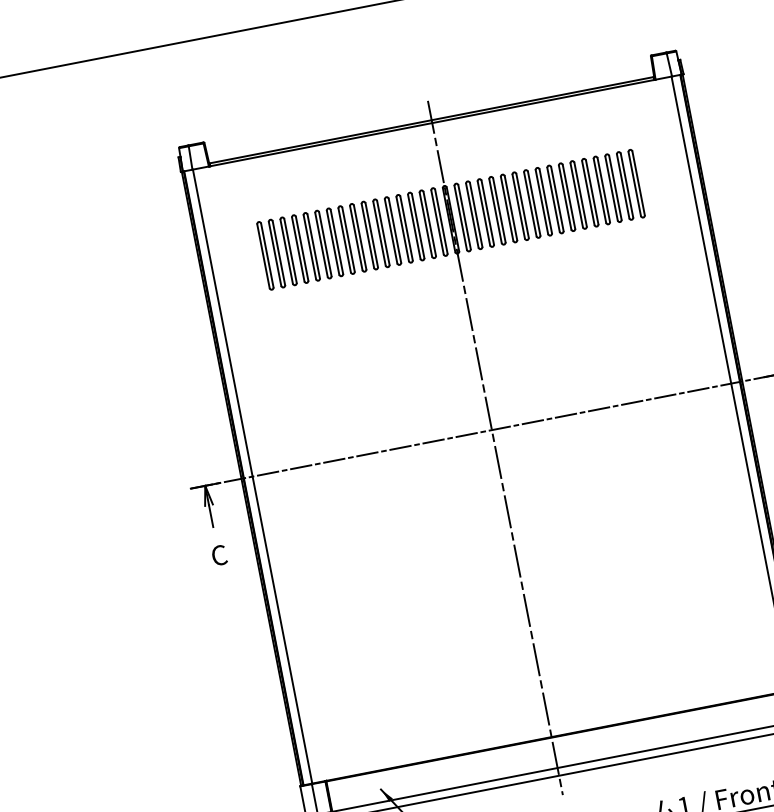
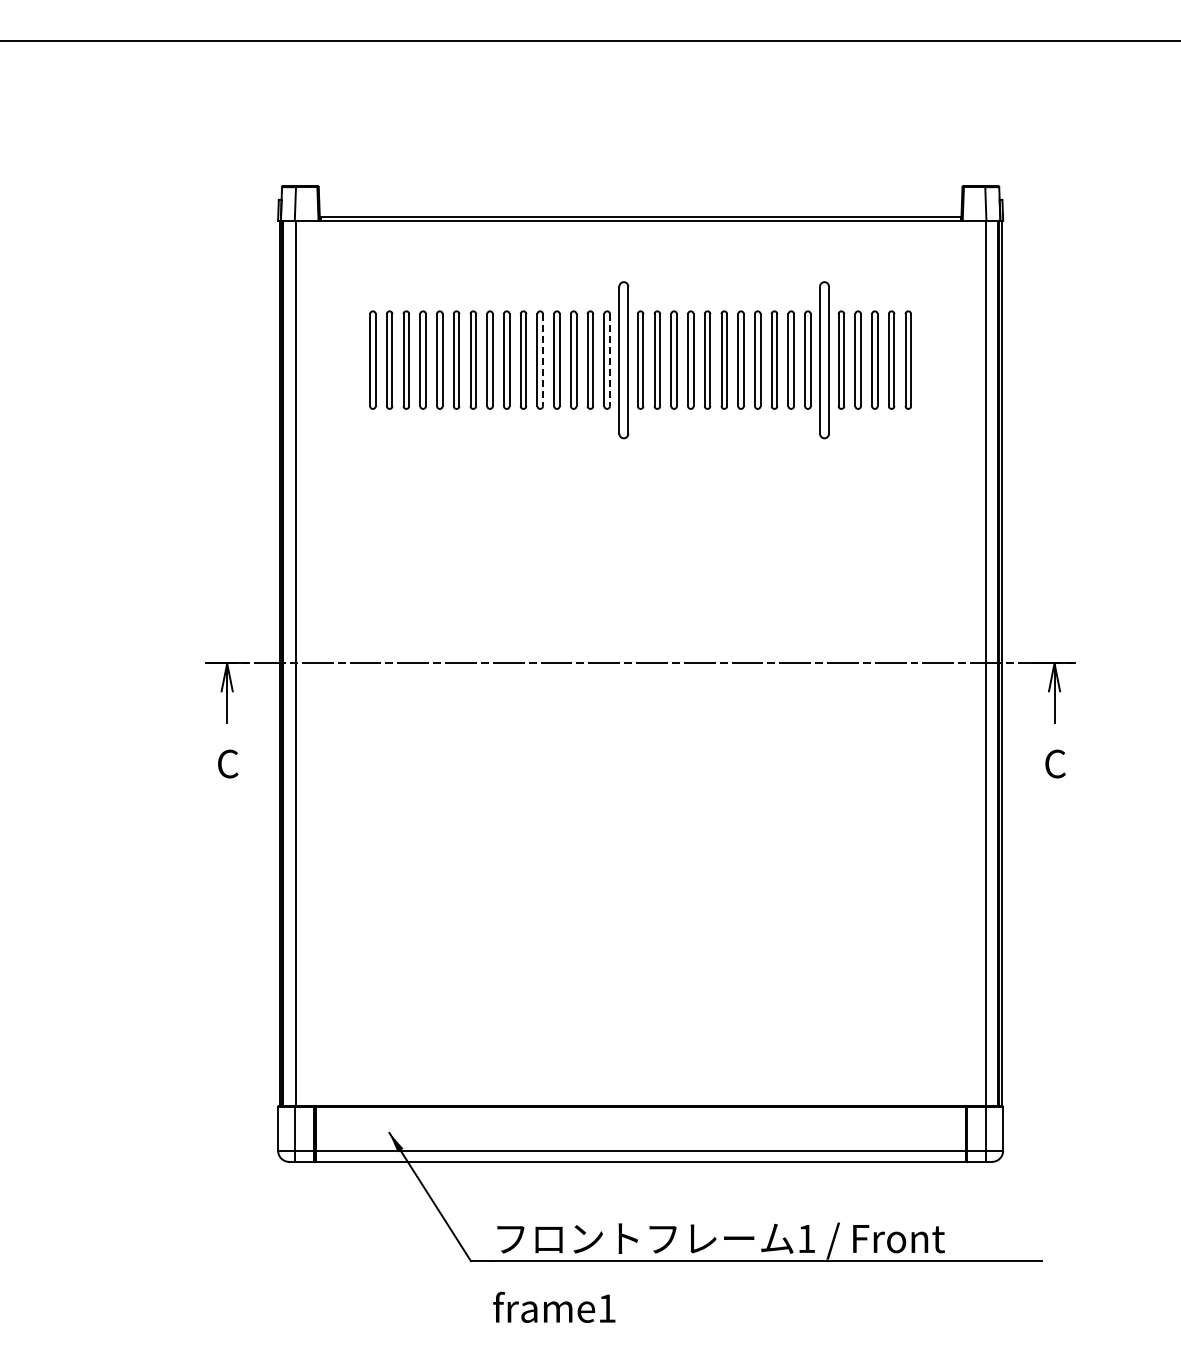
part: (578, 194) -> (824, 359), size x1.6
part: (439, 221) -> (623, 359), size x1.6
line: (429, 224) -> (609, 360), solid -> dashed
line: (383, 233) -> (543, 360), solid -> dashed
line: (495, 447) -> (640, 688), removed

